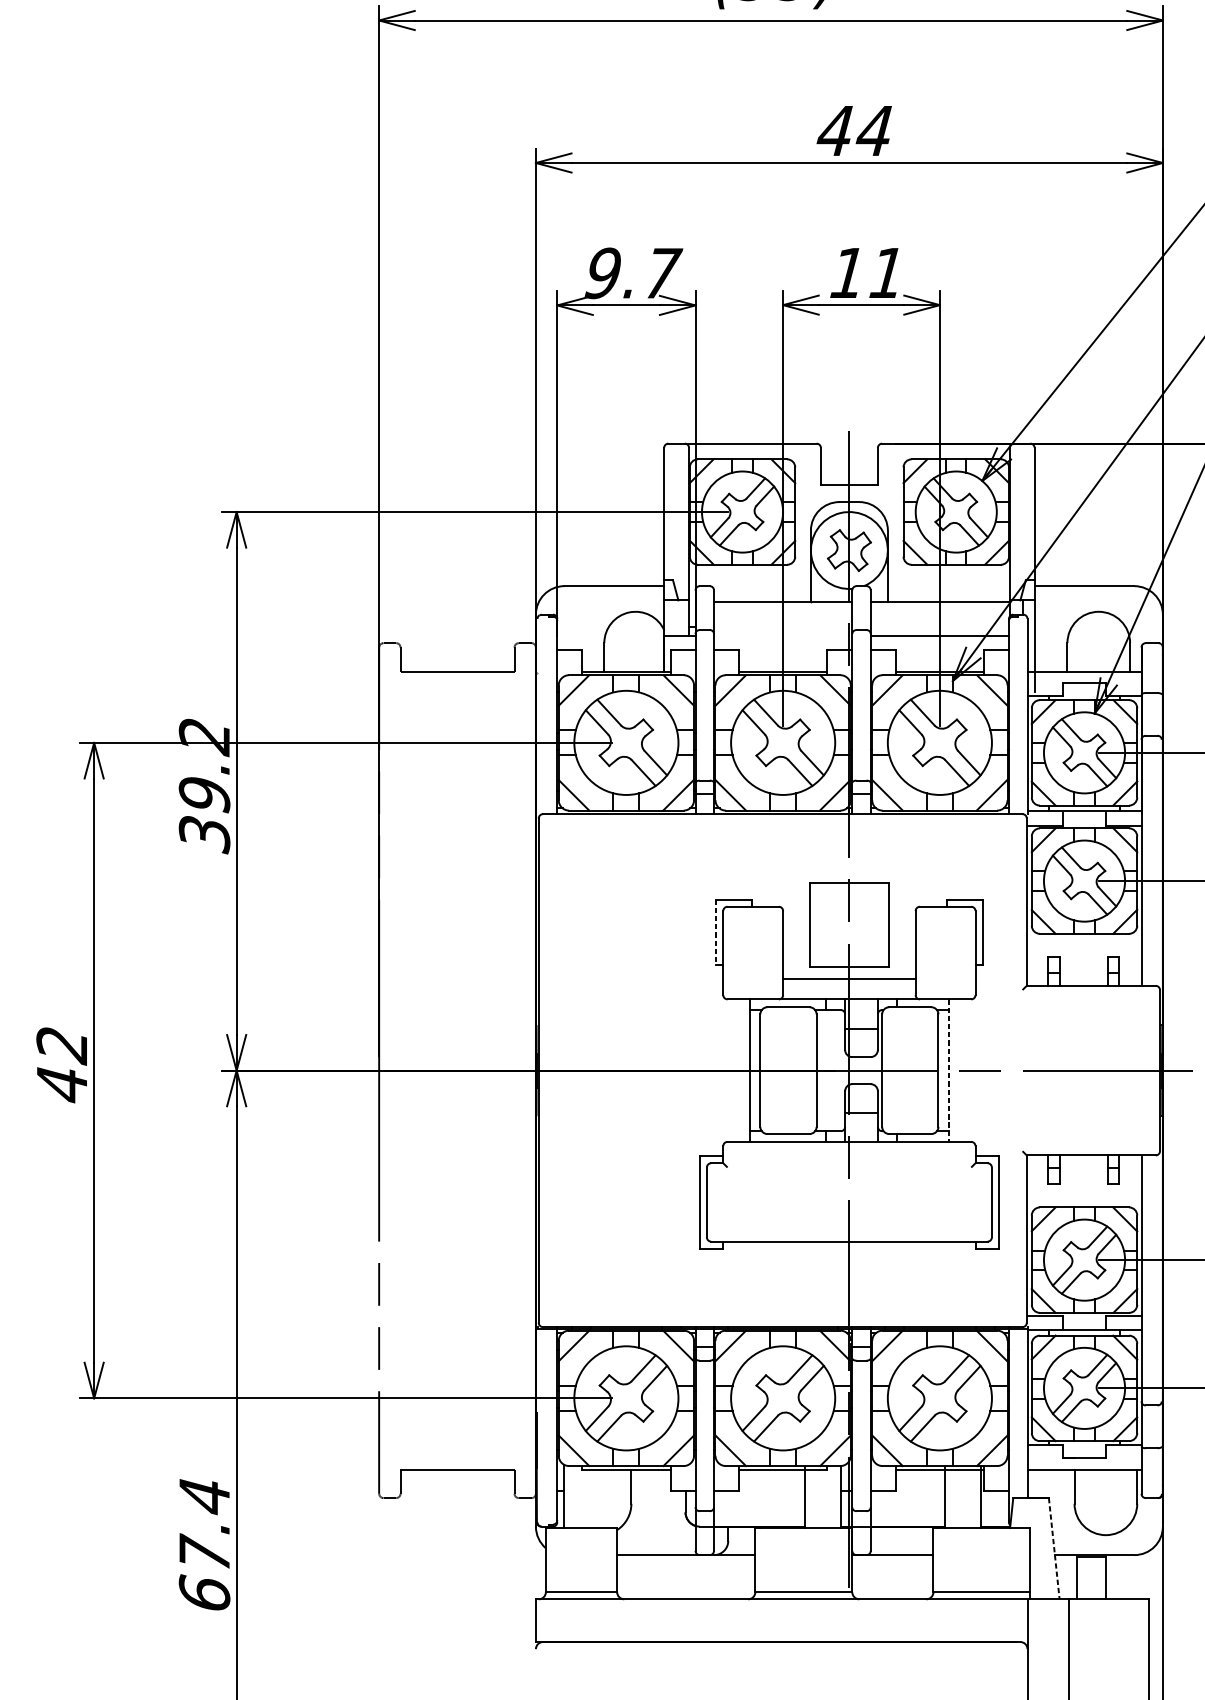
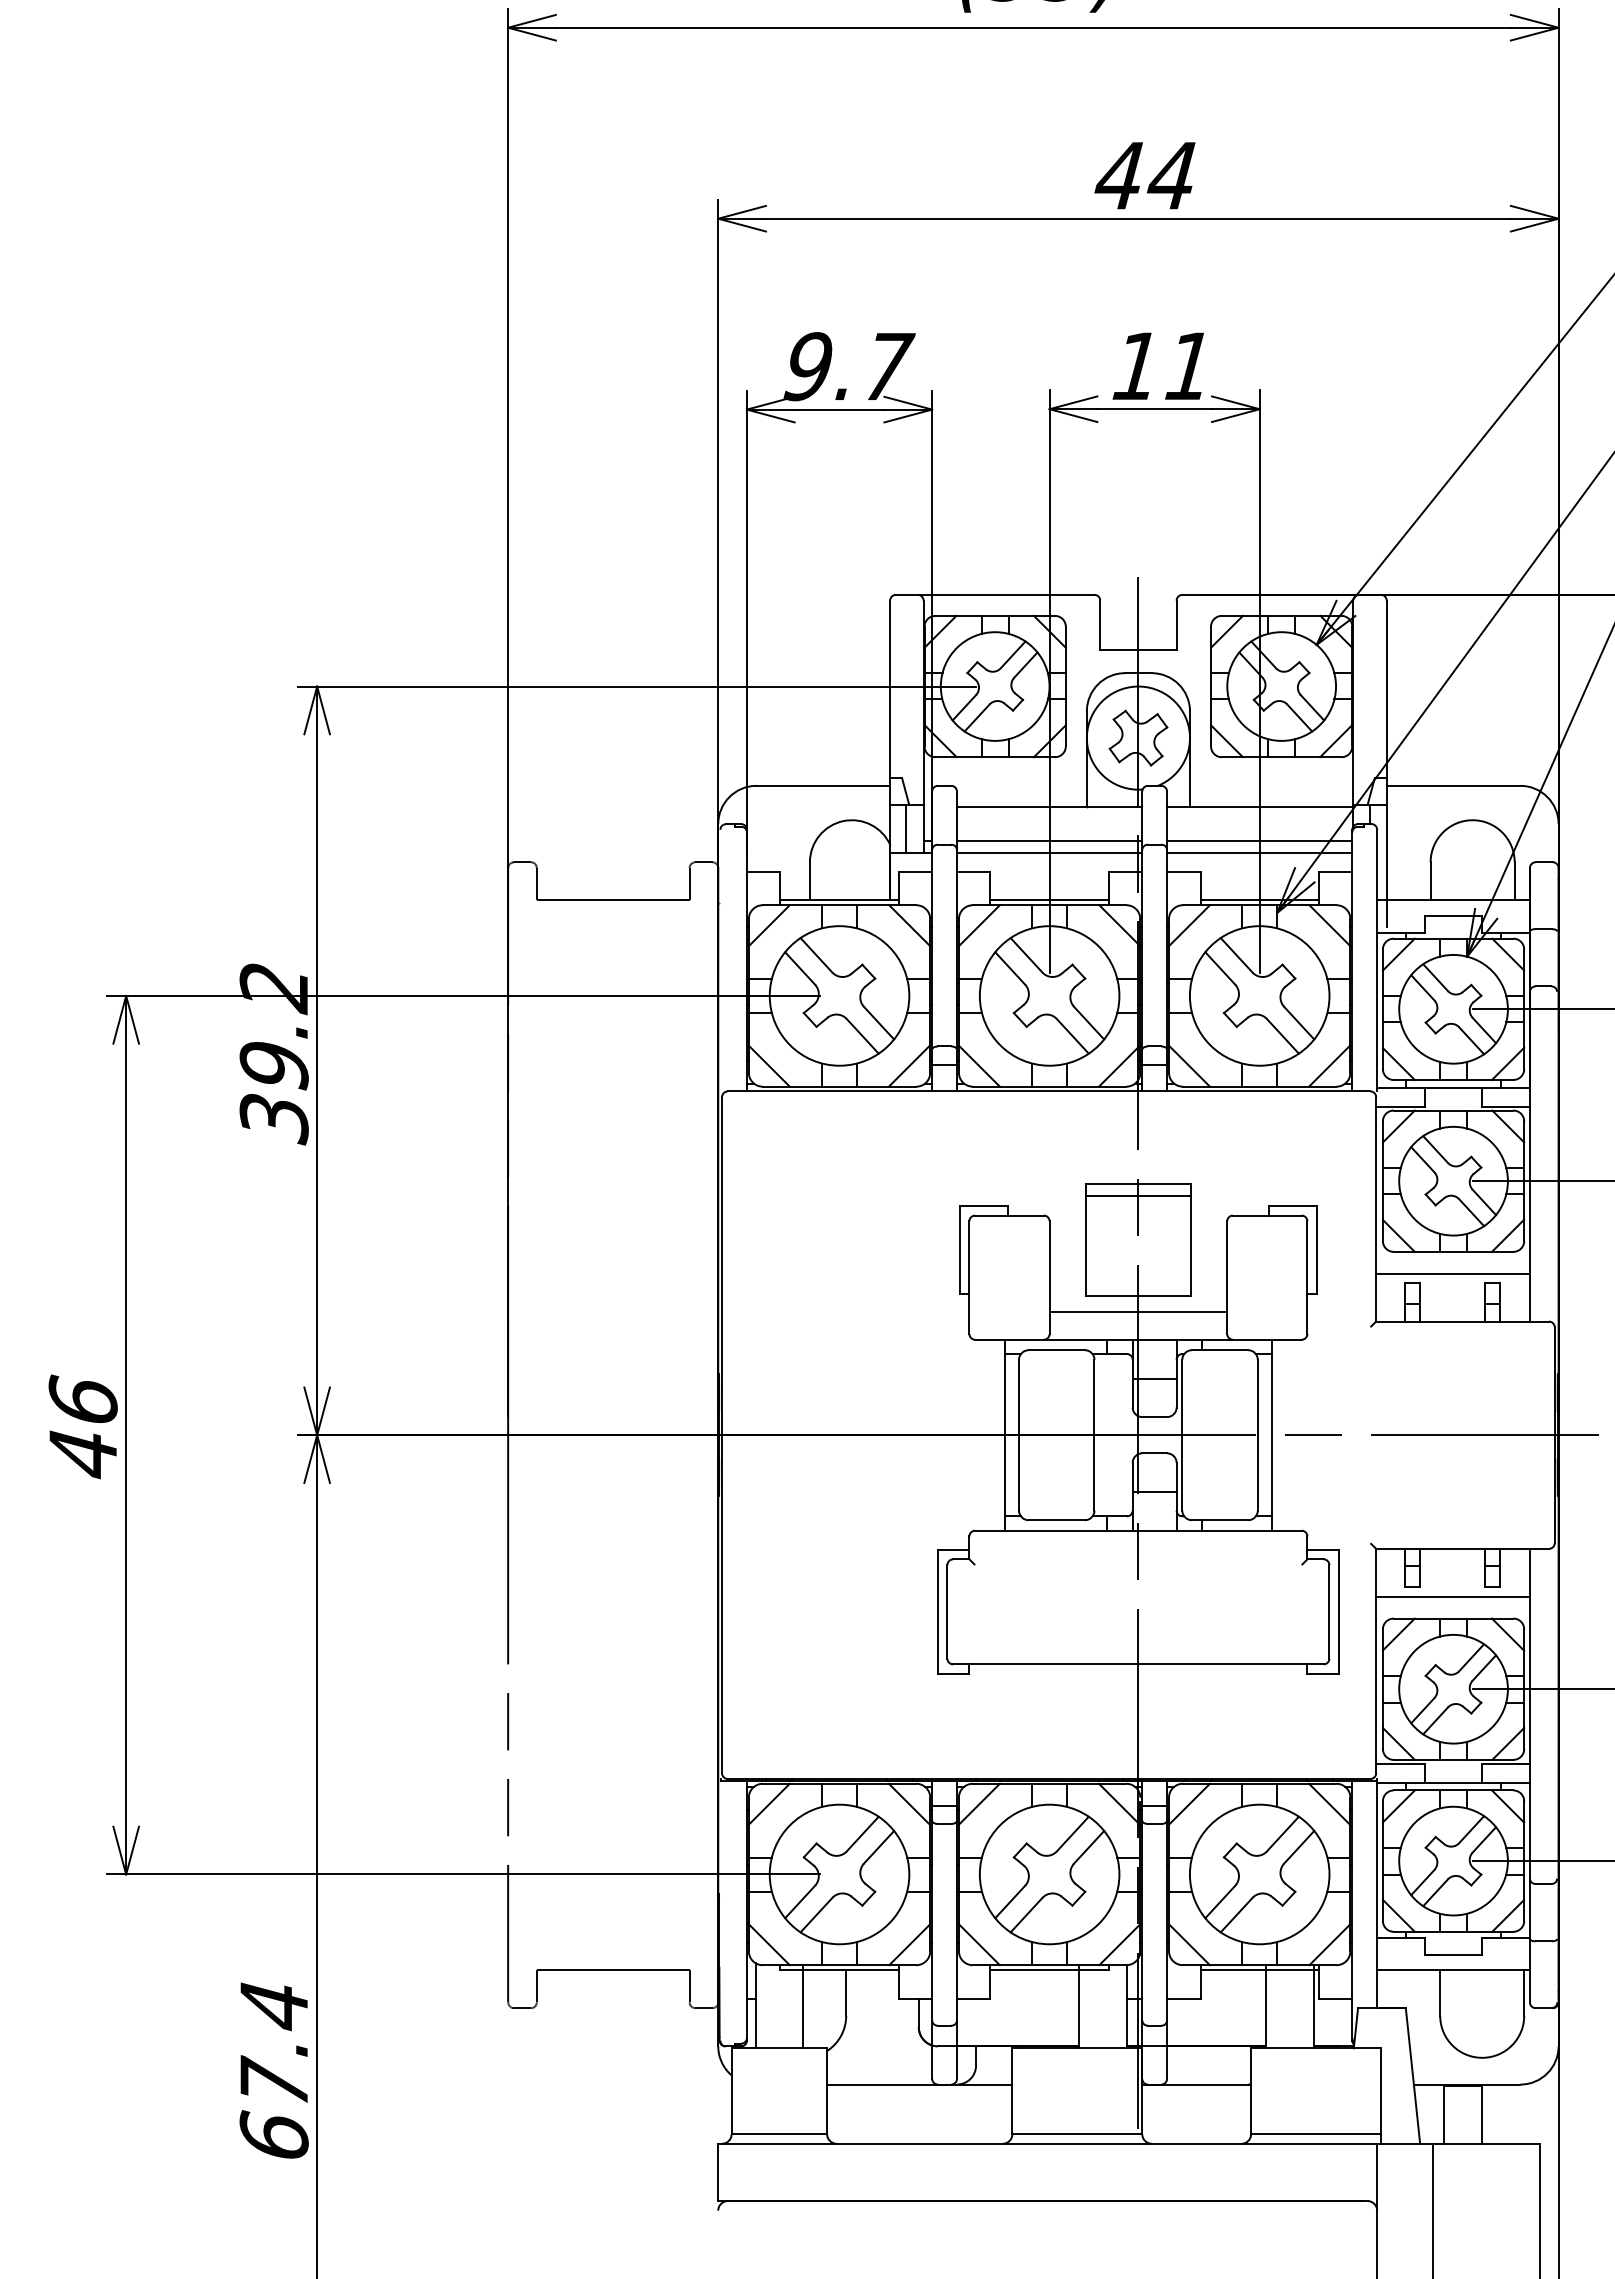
line: (676, 617) -> (906, 828), added
line: (783, 627) -> (1049, 841), added
line: (939, 627) -> (1259, 841), added
line: (783, 635) -> (1049, 852), added
line: (848, 892) -> (1137, 1196), added
line: (715, 932) -> (959, 1249), dashed -> solid
line: (1083, 949) -> (1452, 1273), added
text: (61, 1045) -> (82, 1401), 42 -> 46
line: (949, 1070) -> (1272, 1435), dashed -> solid
line: (1083, 1190) -> (1452, 1596), added
line: (599, 1496) -> (803, 2006), added
line: (1054, 1549) -> (1413, 2076), dashed -> solid

